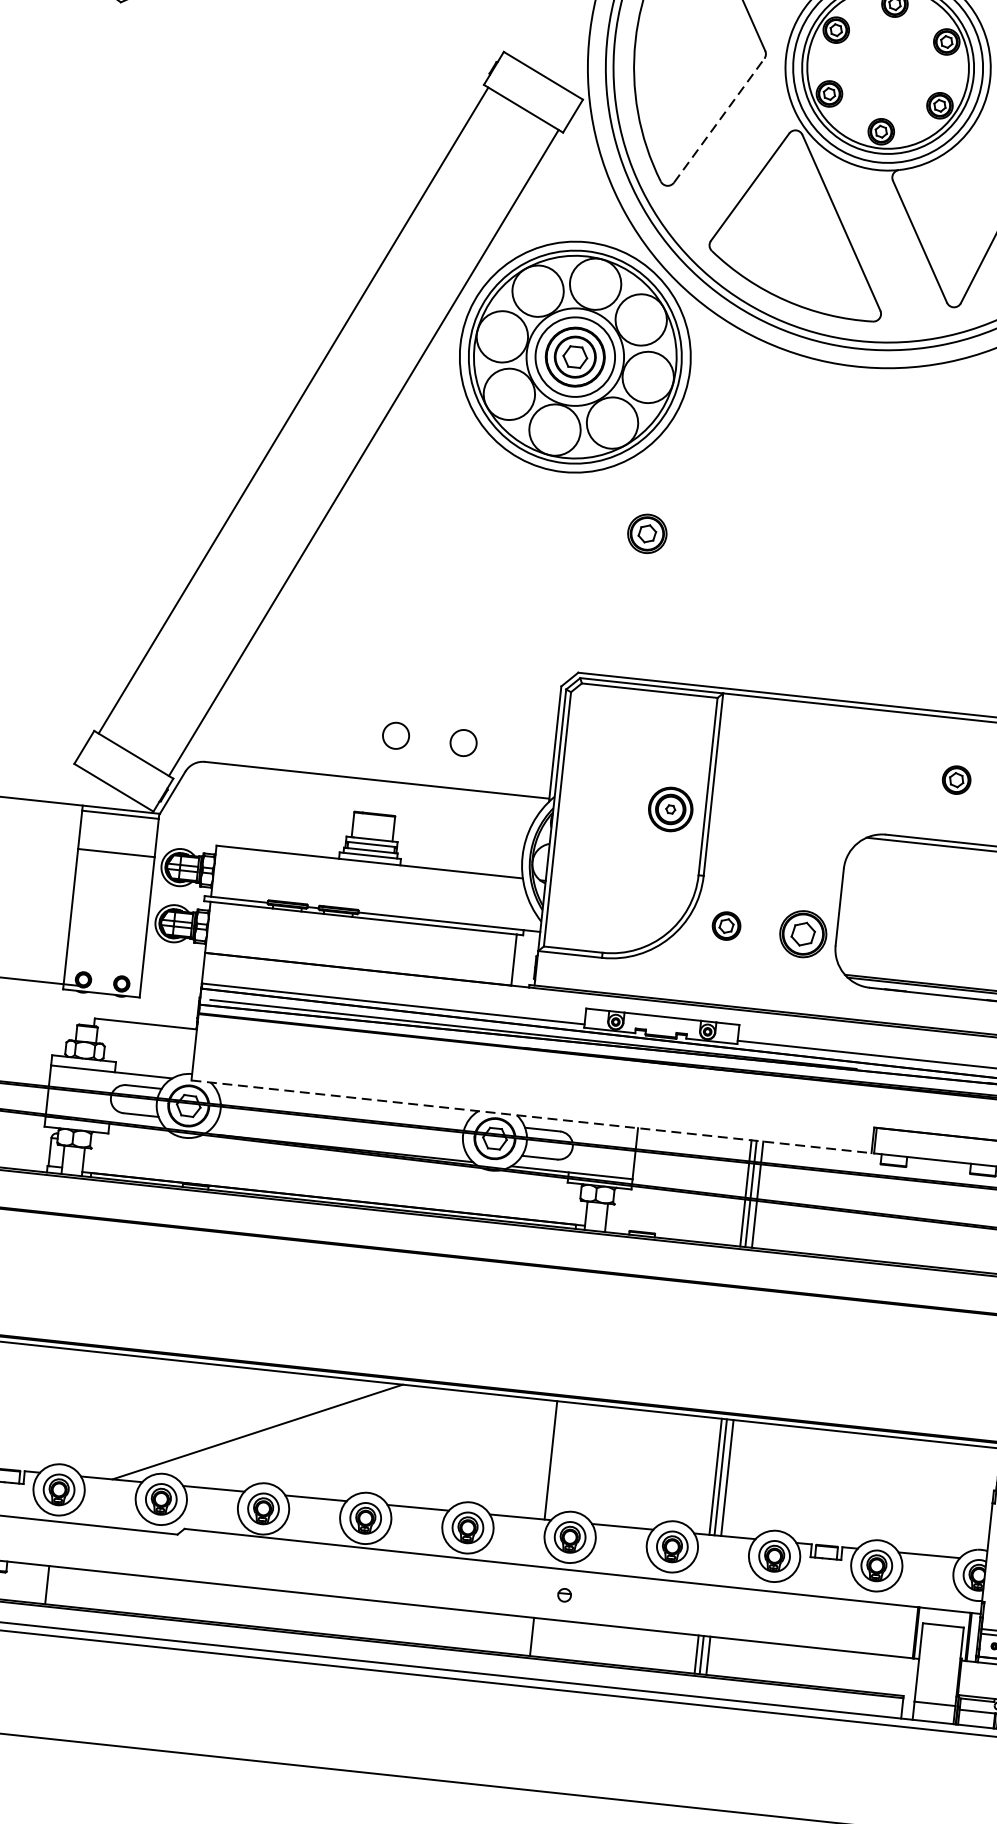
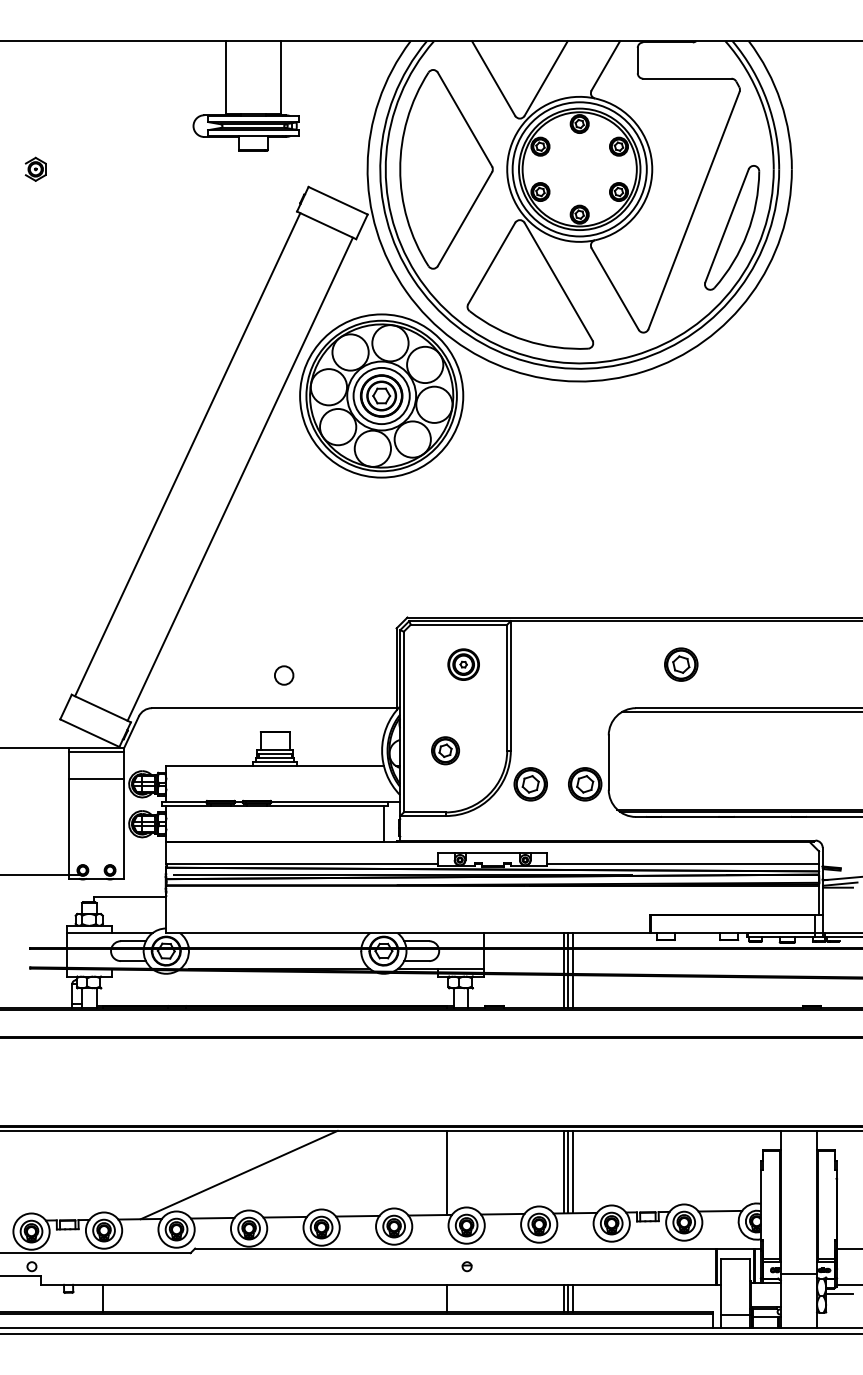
line: (719, 119) -> (465, 218), dashed -> solid
part: (647, 533) -> (445, 750), moved
circle: (464, 743) -> (332, 675), removed
part: (956, 780) -> (681, 664), size x1.67
part: (670, 809) -> (463, 664), moved
part: (726, 926) -> (530, 784), size x1.67
line: (530, 1117) -> (407, 933), dashed -> solid

